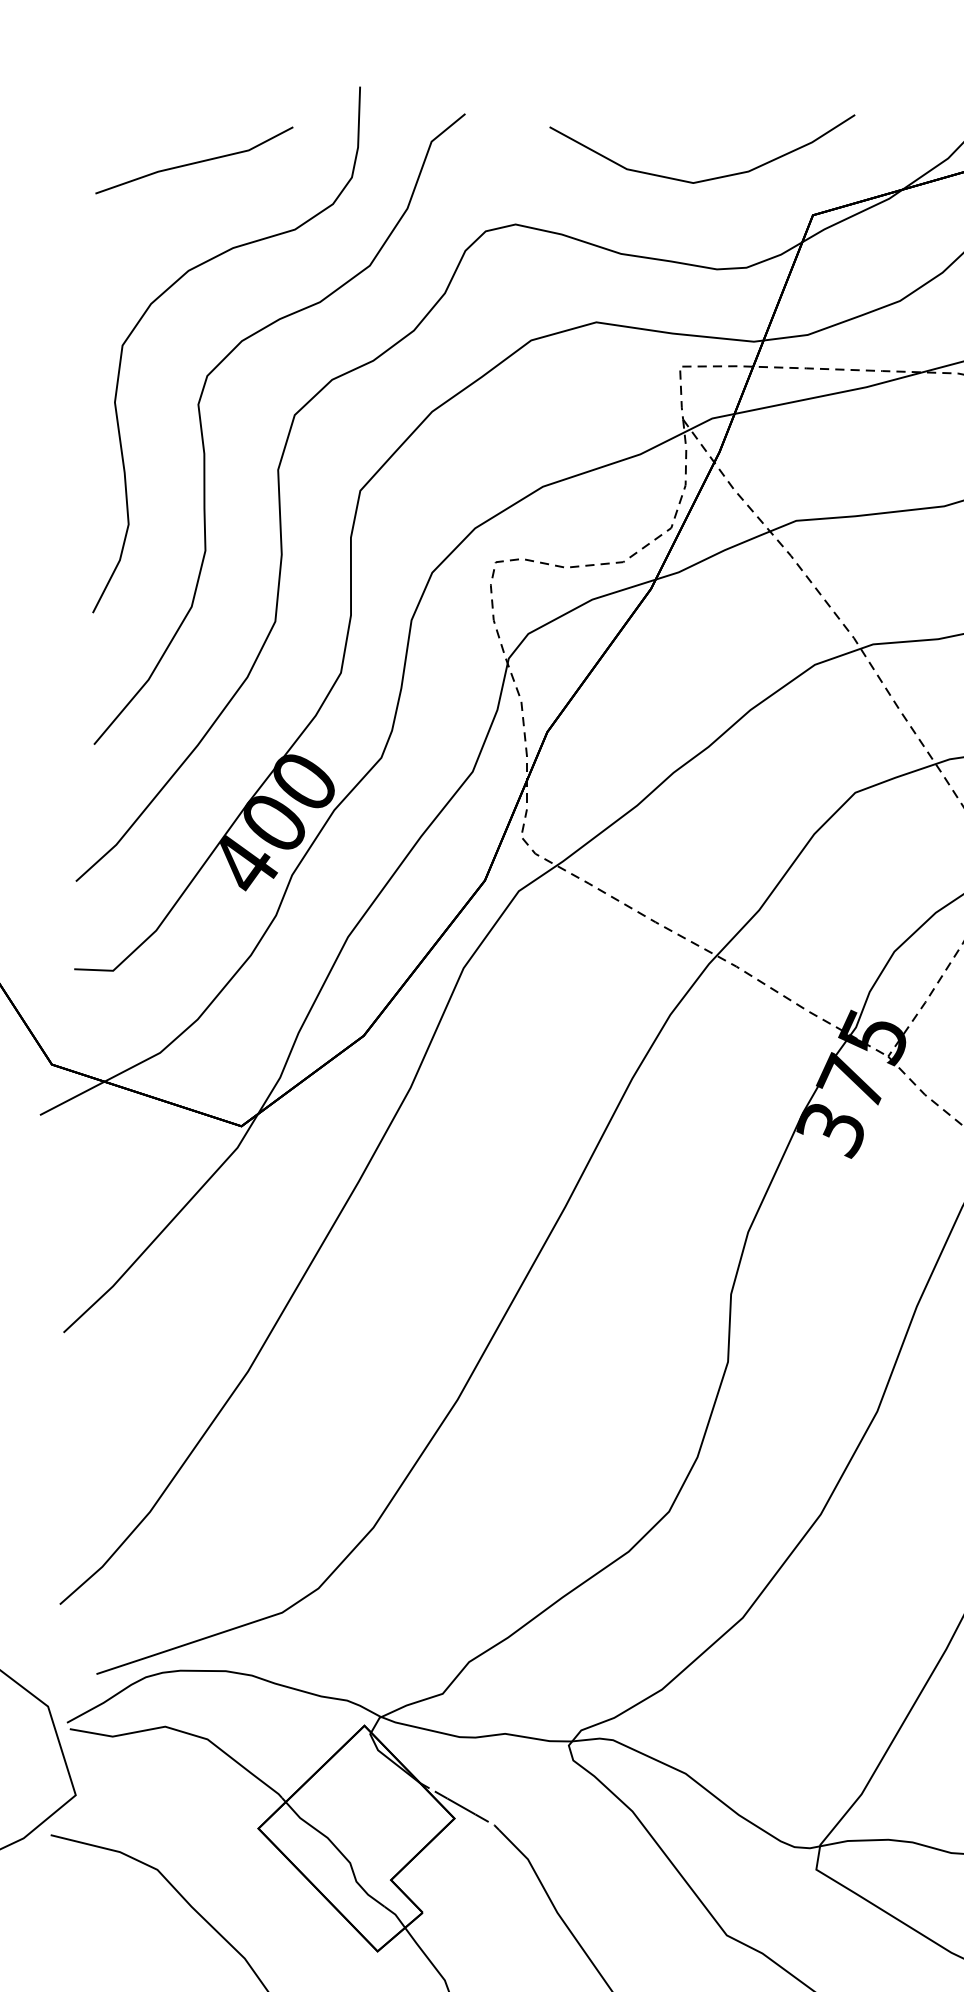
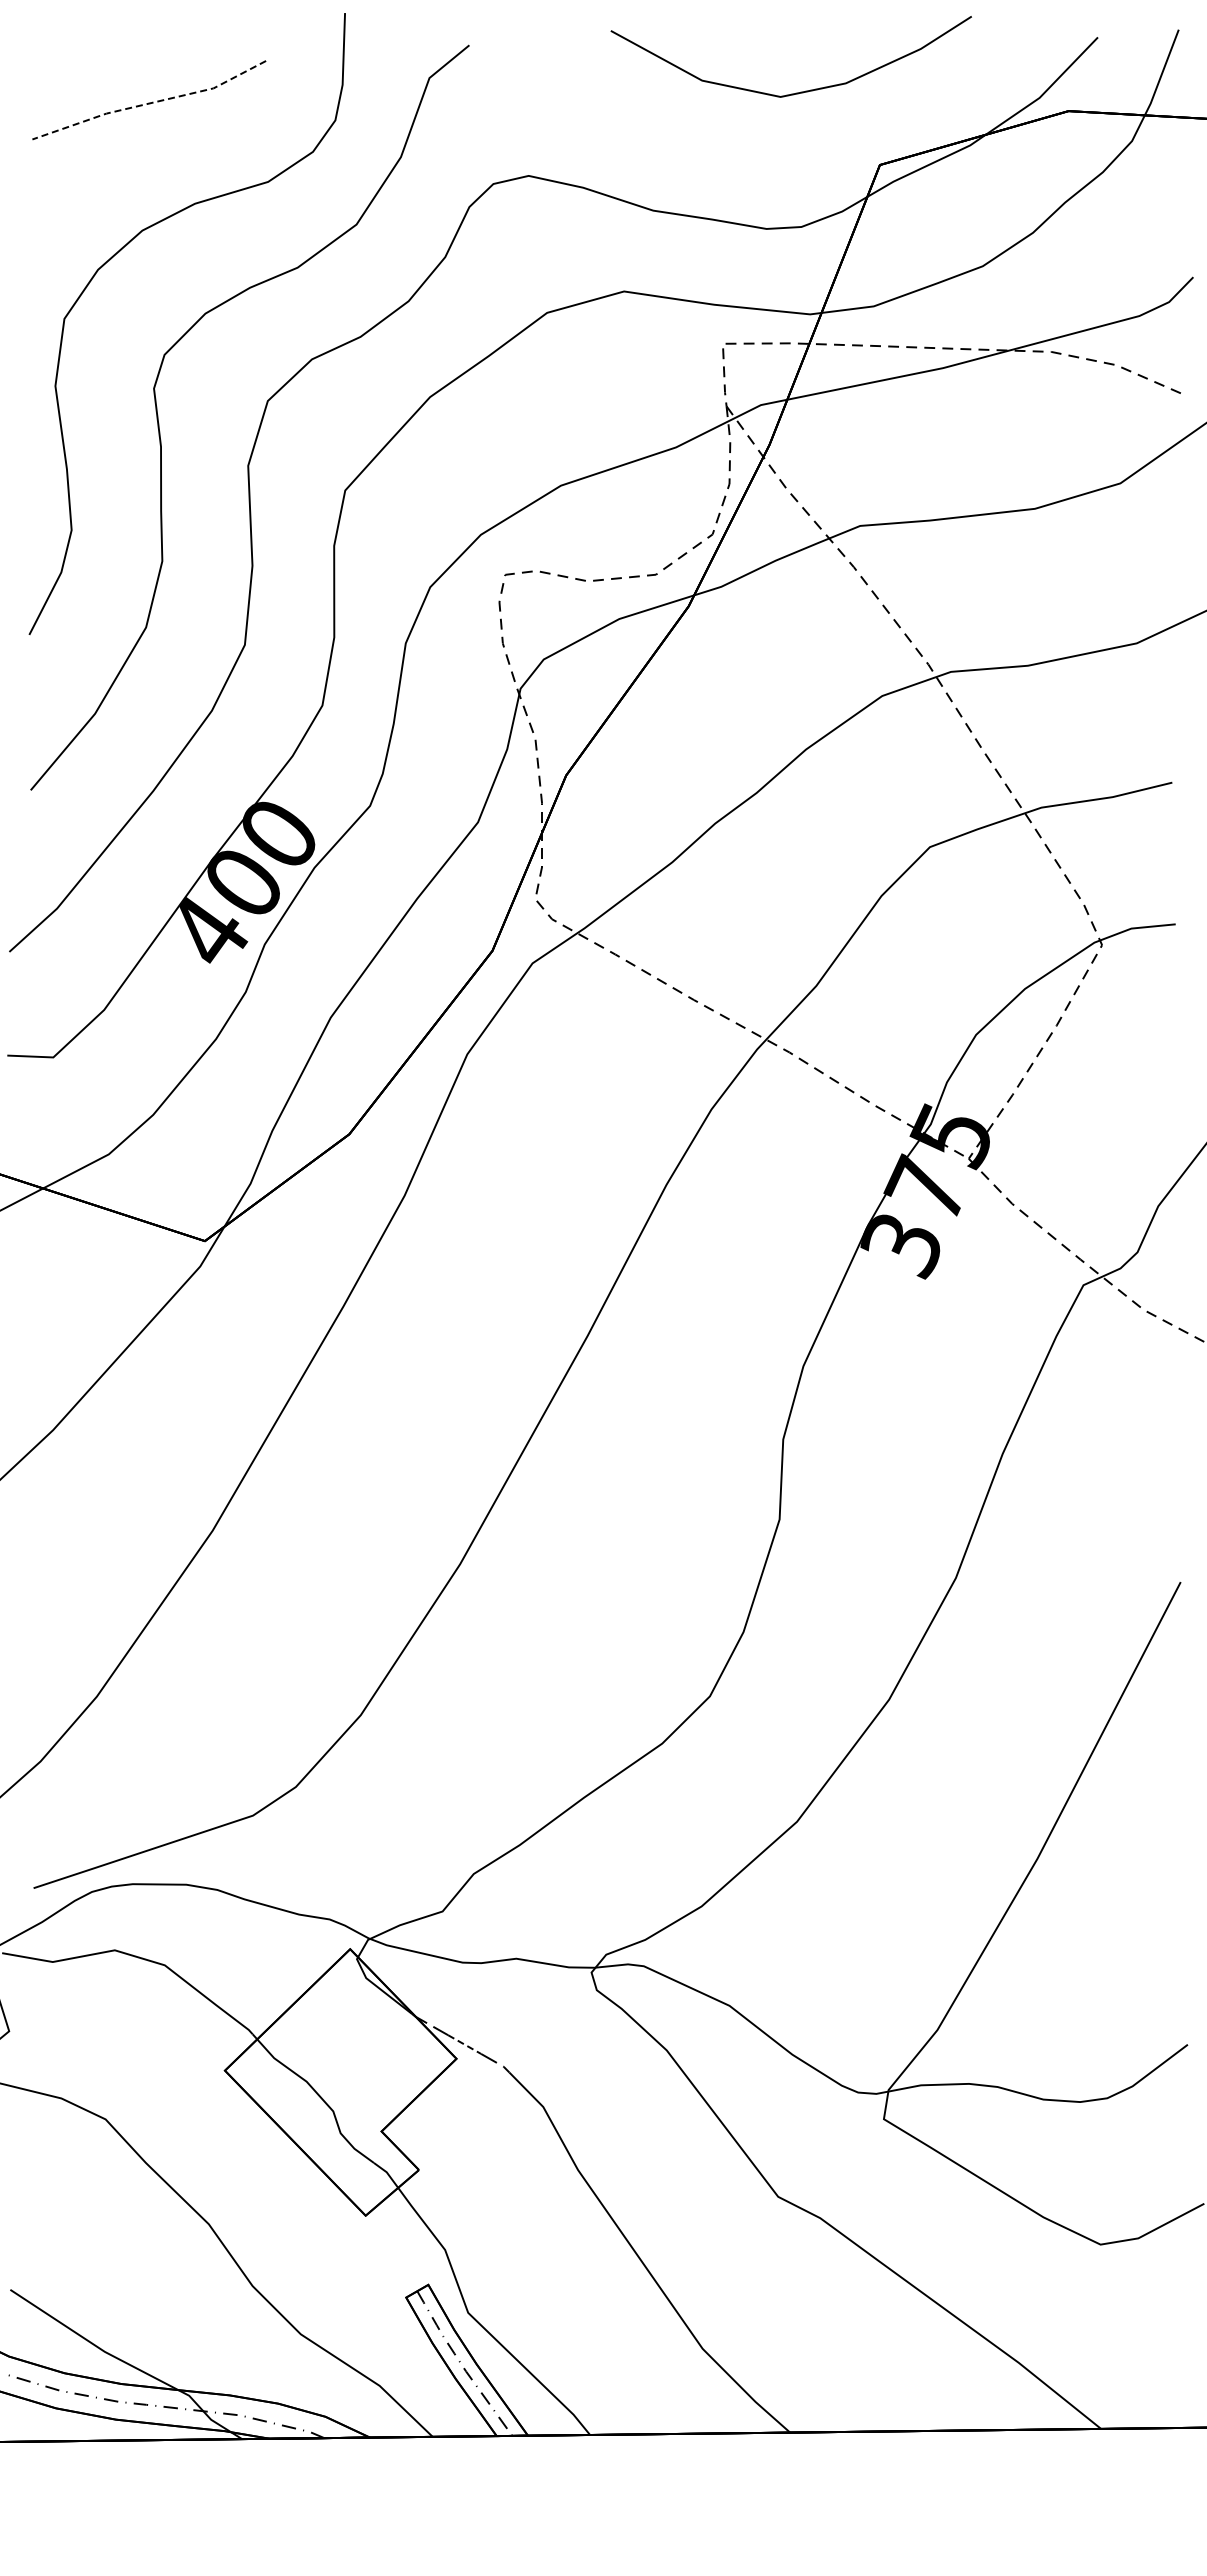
line: (195, 163) -> (150, 103), solid -> dashed
curve: (710, 178) -> (800, 91), moved
line: (461, 1806) -> (464, 2044), solid -> dashed

